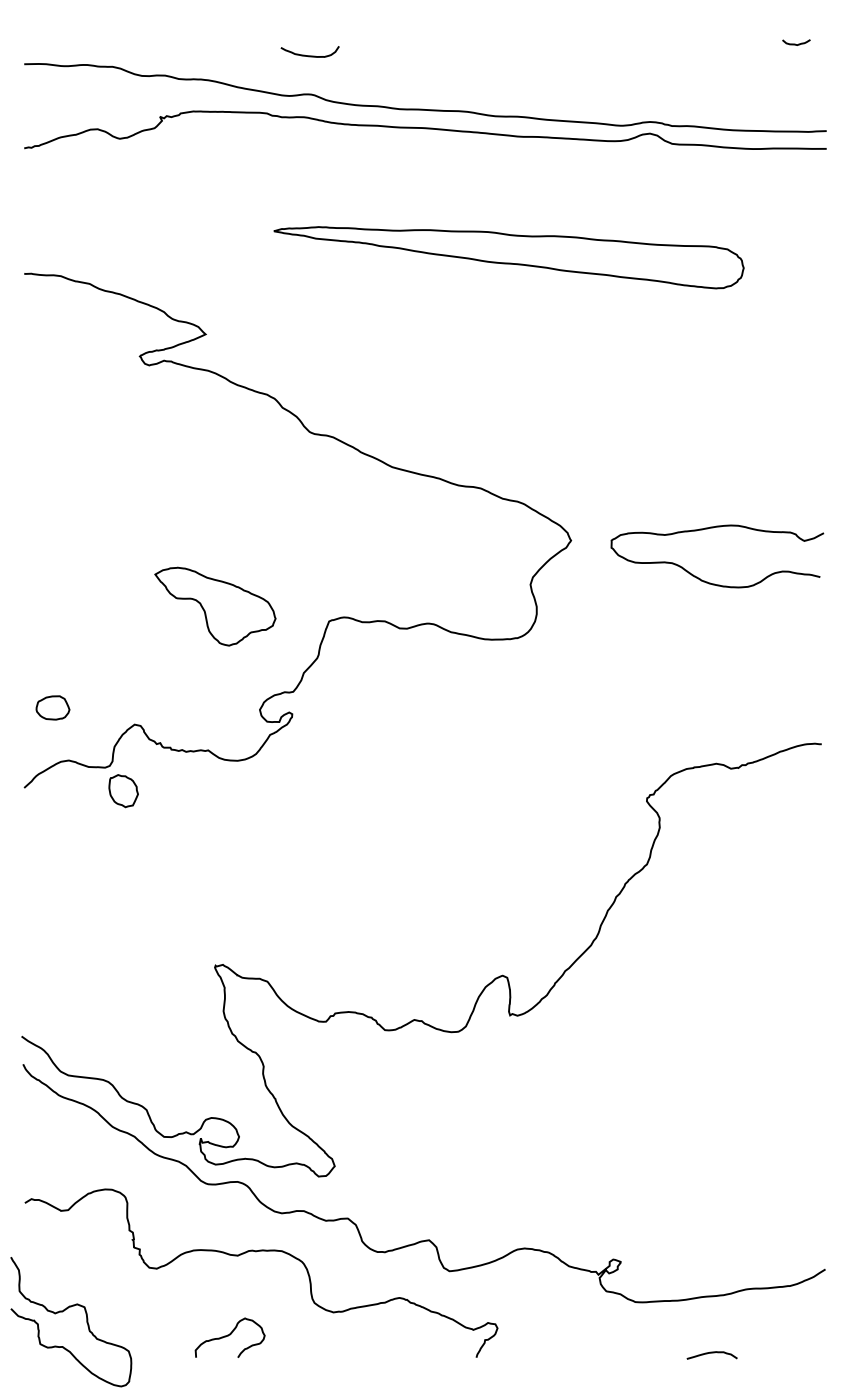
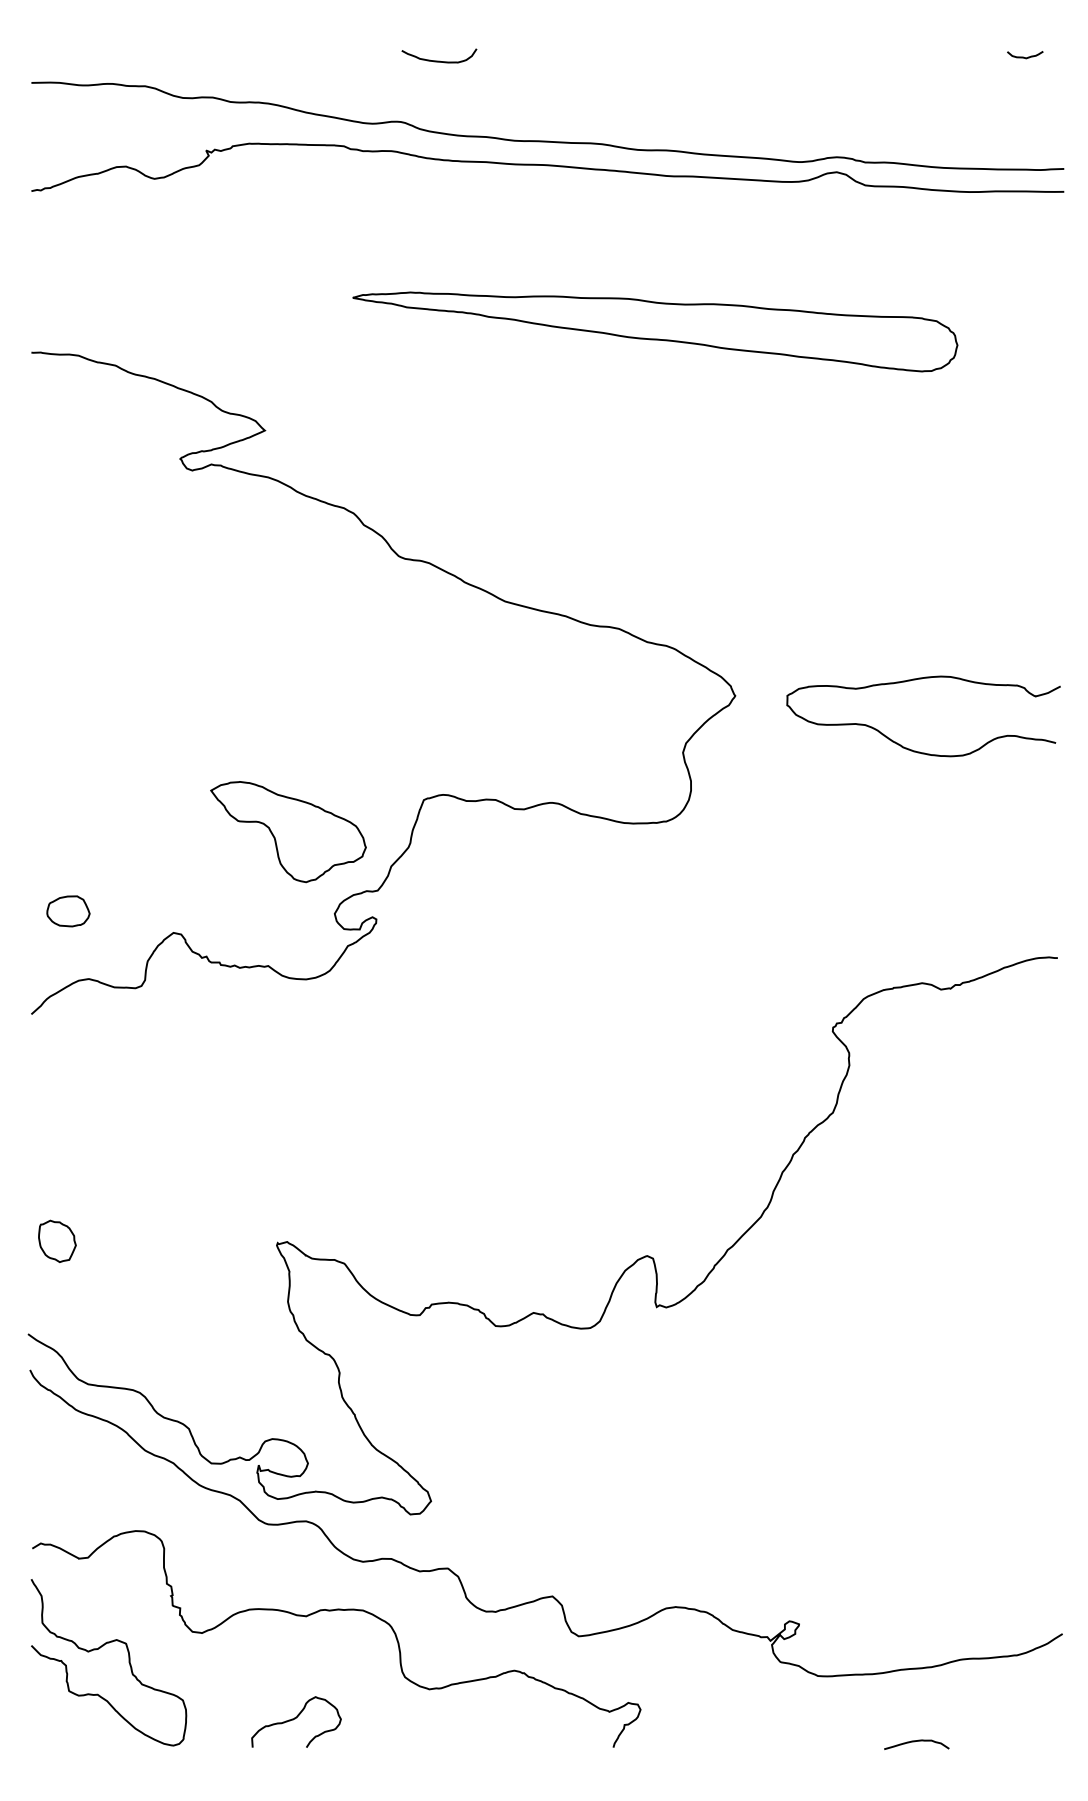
curve: (310, 55) -> (439, 60), moved
part: (215, 607) -> (288, 832), moved
part: (123, 790) -> (57, 1240), moved
curve: (64, 1310) -> (100, 1648), moved

